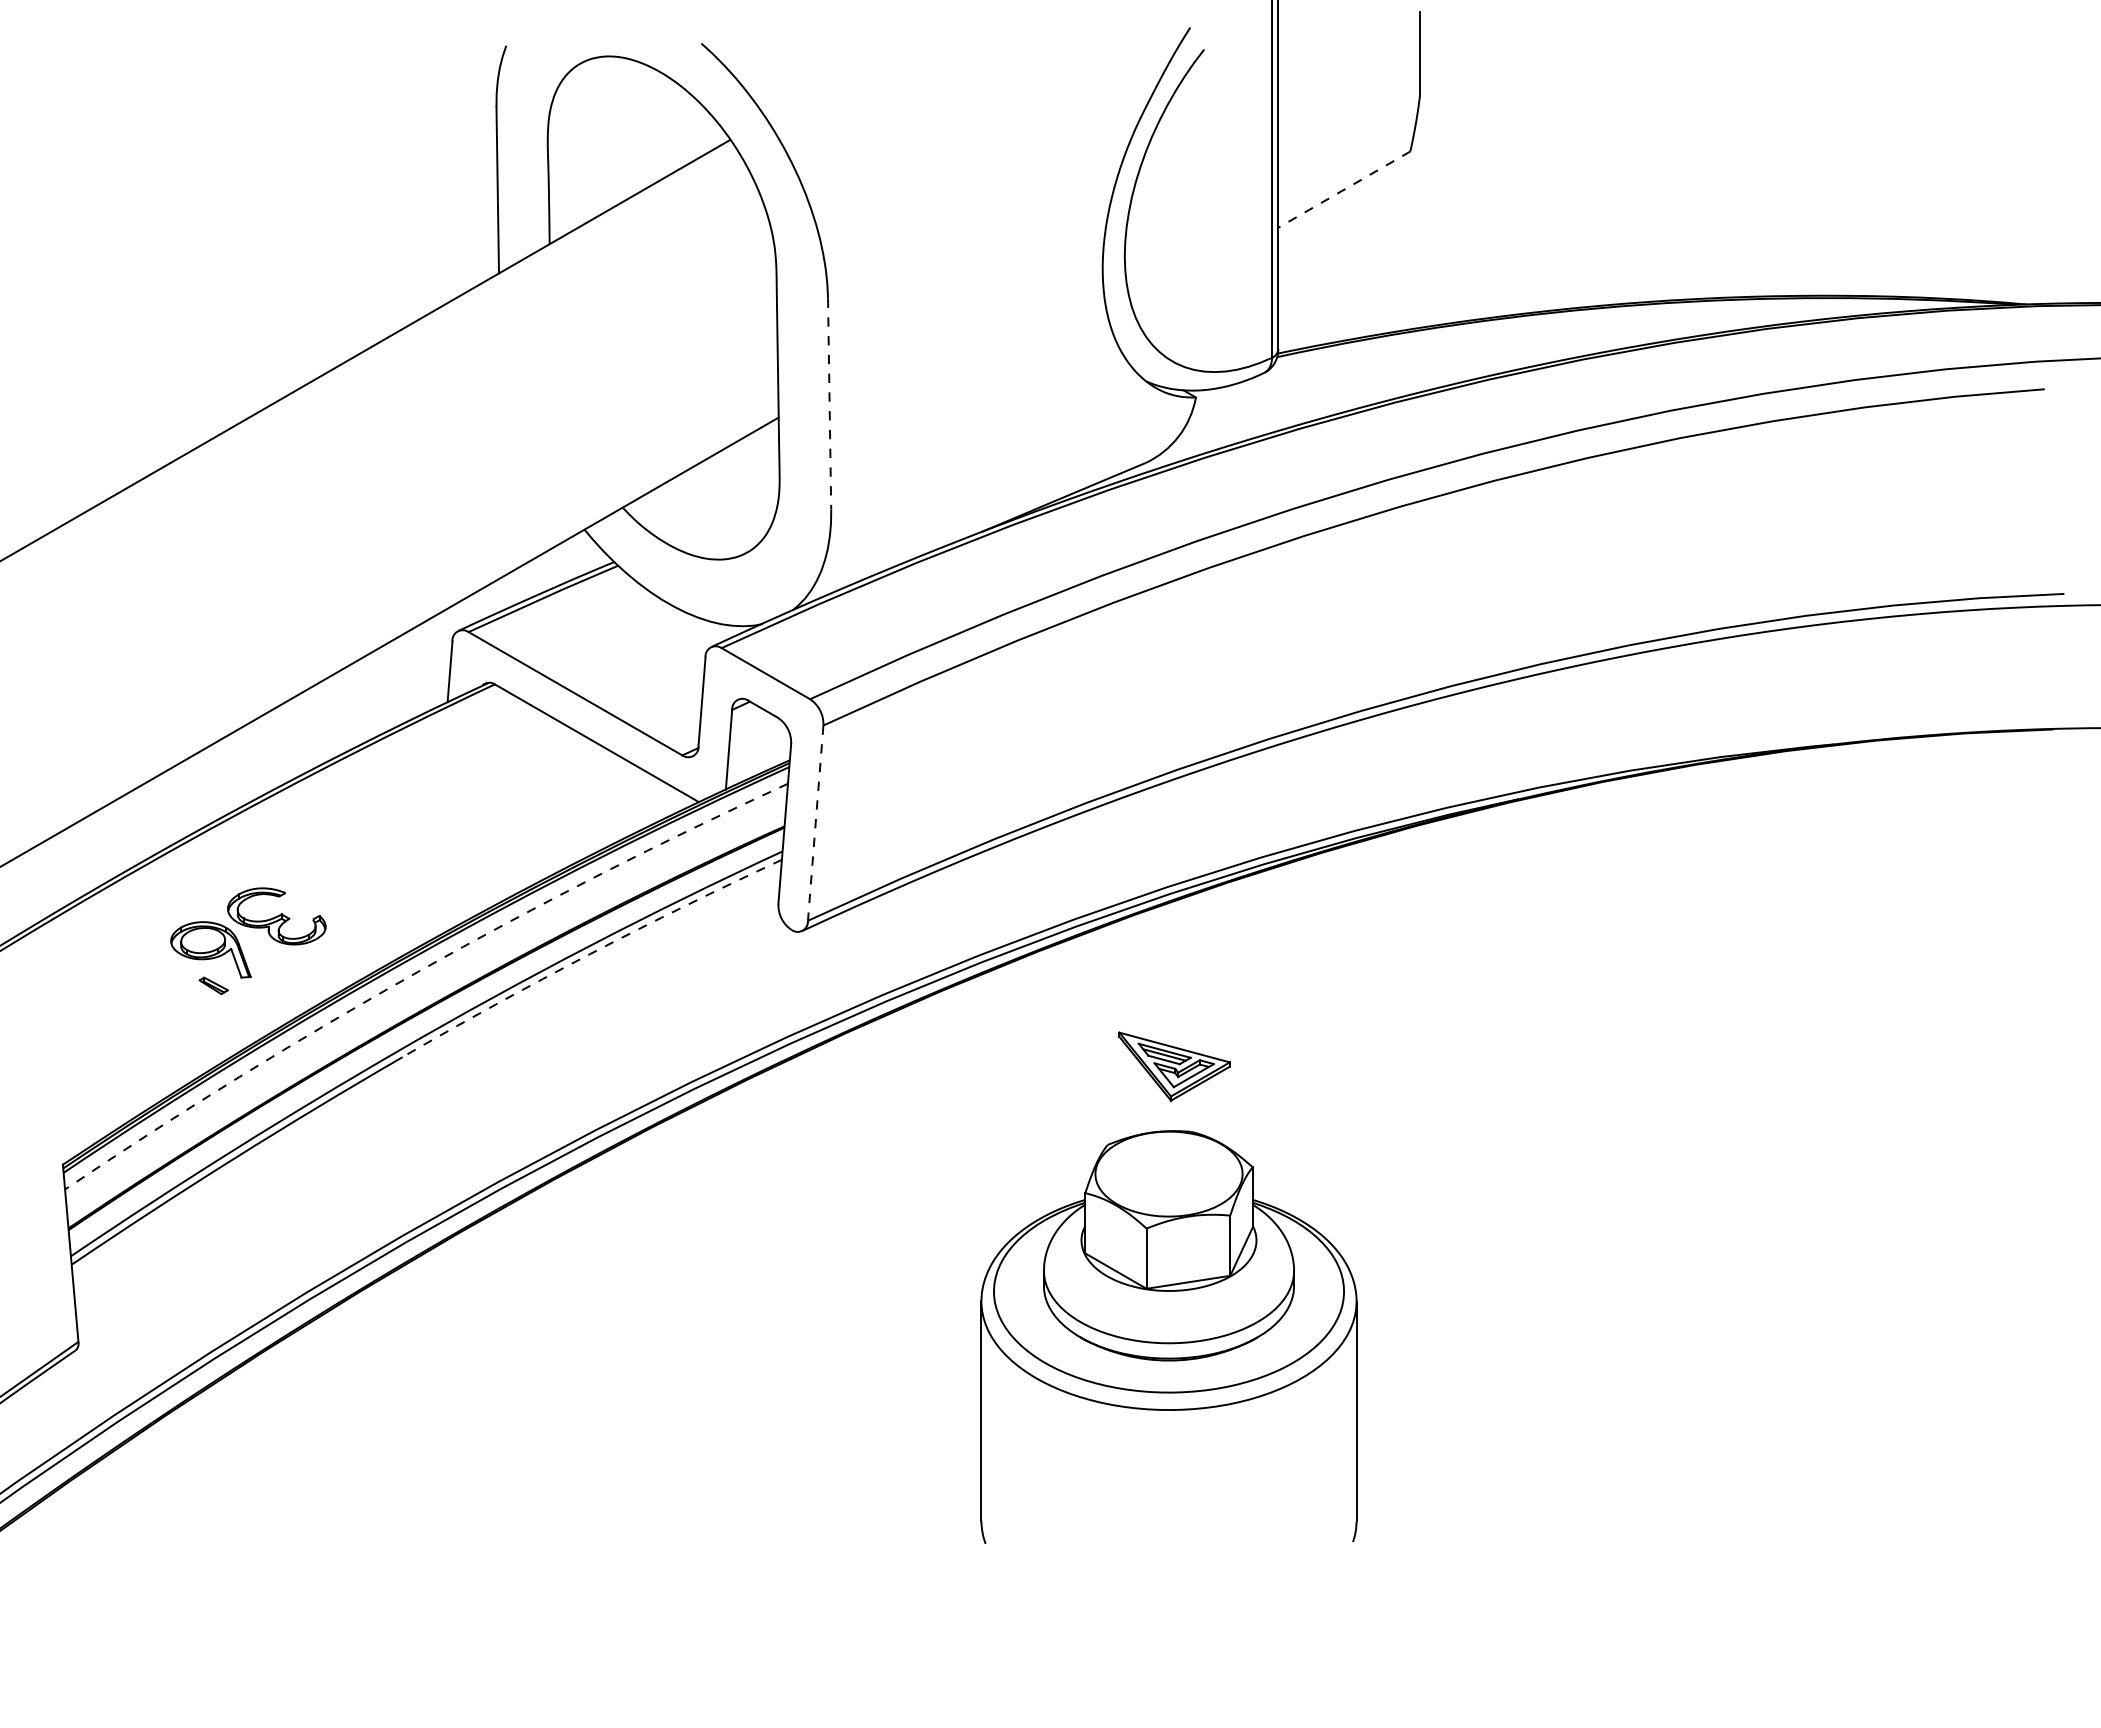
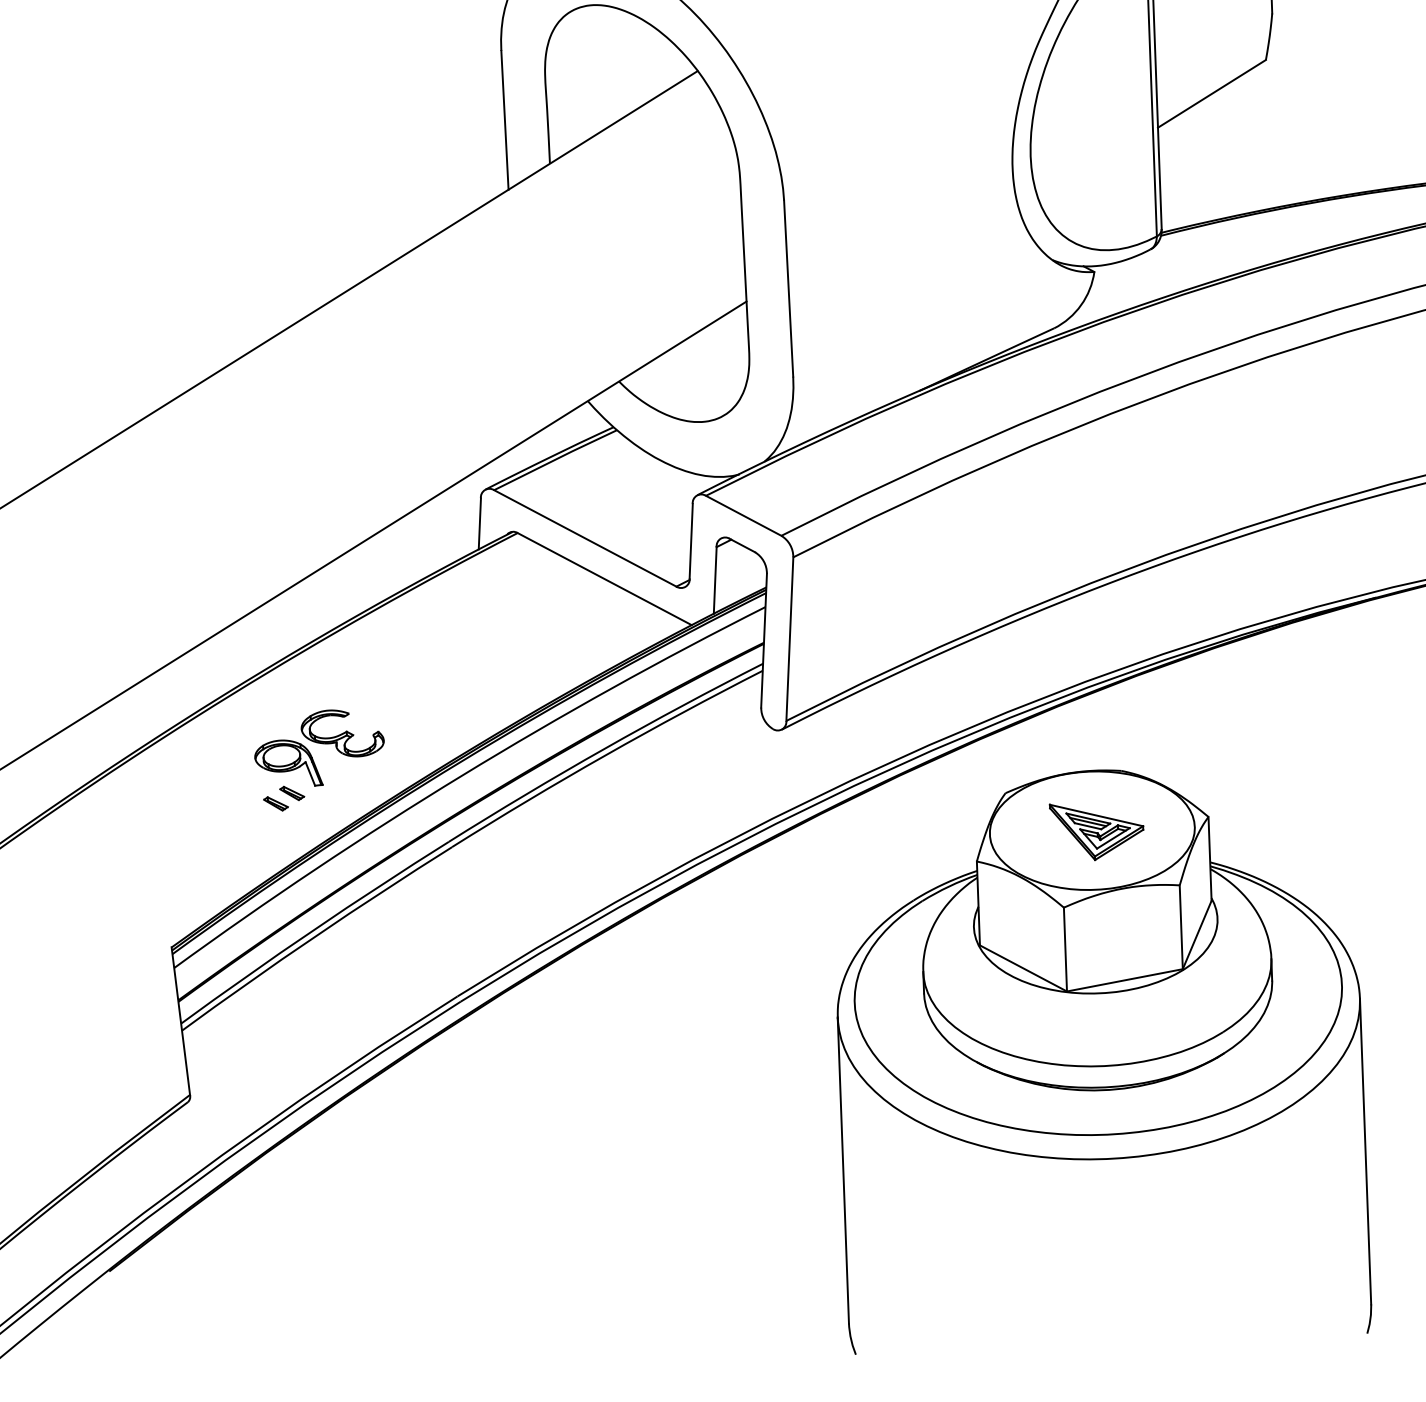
line: (1343, 189) -> (1211, 93), dashed -> solid
line: (829, 404) -> (788, 289), dashed -> solid
line: (815, 823) -> (789, 639), dashed -> solid
arc: (590, 954) -> (605, 755), dashed -> solid
arc: (418, 971) -> (462, 775), dashed -> solid
part: (193, 997) -> (275, 803), added
part: (1168, 1336) -> (1100, 1057), size x1.67

